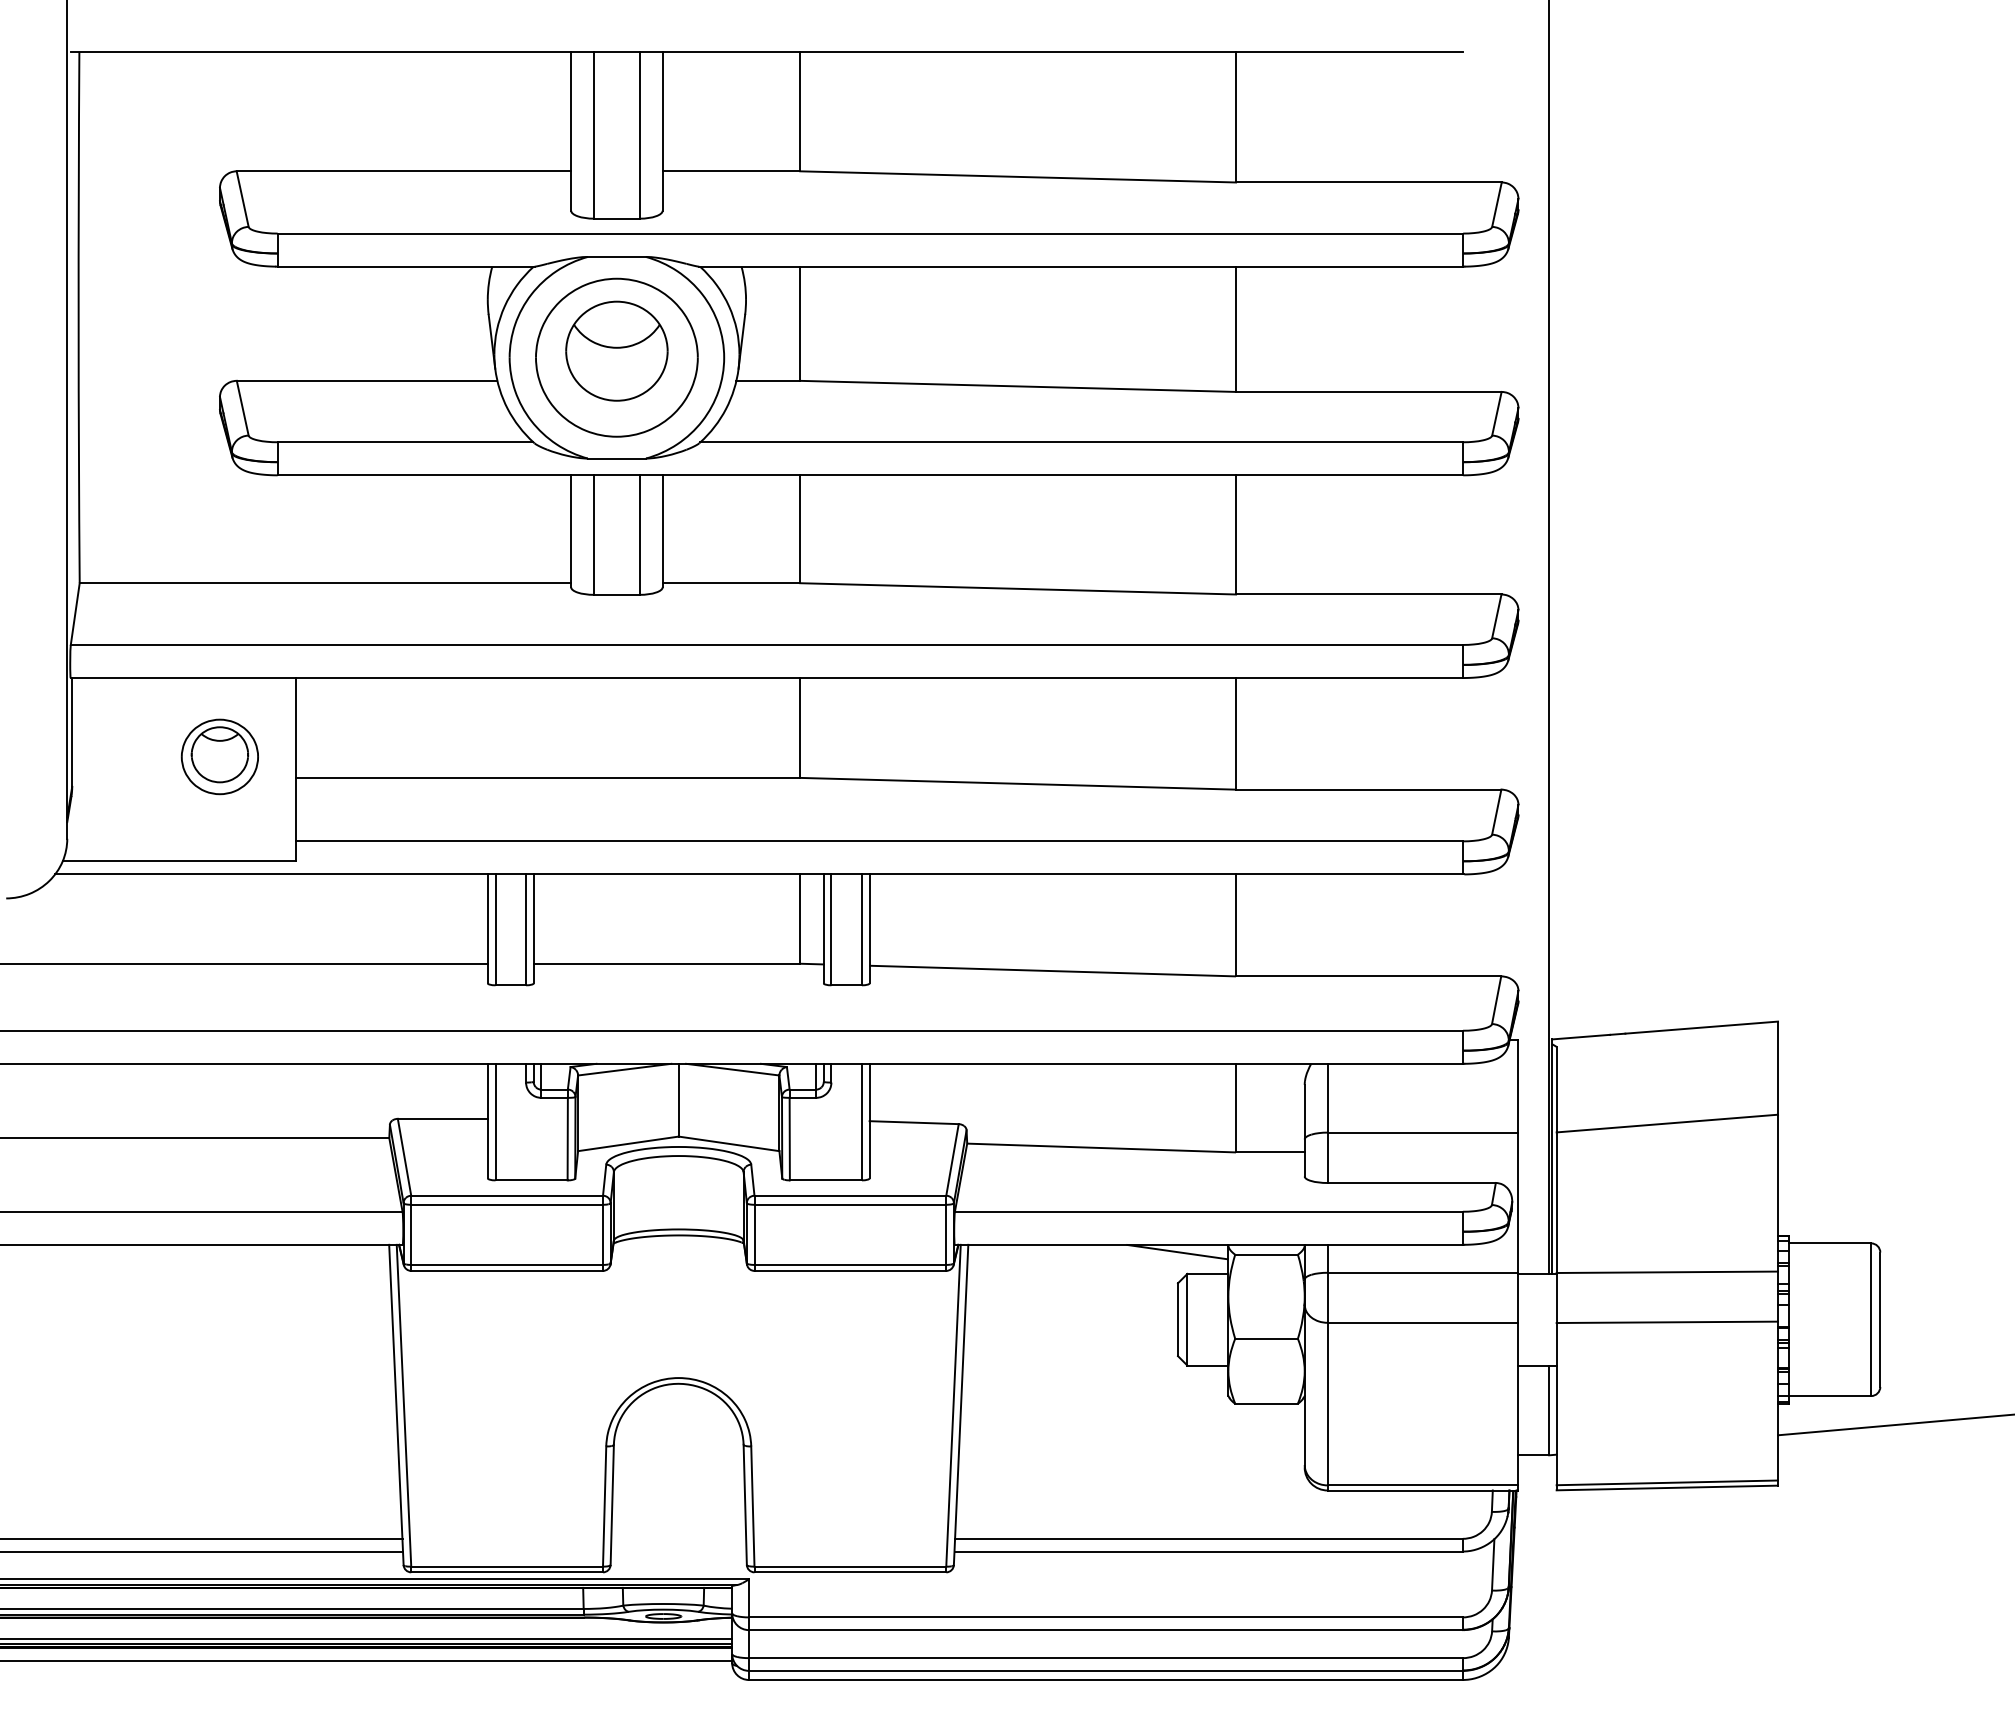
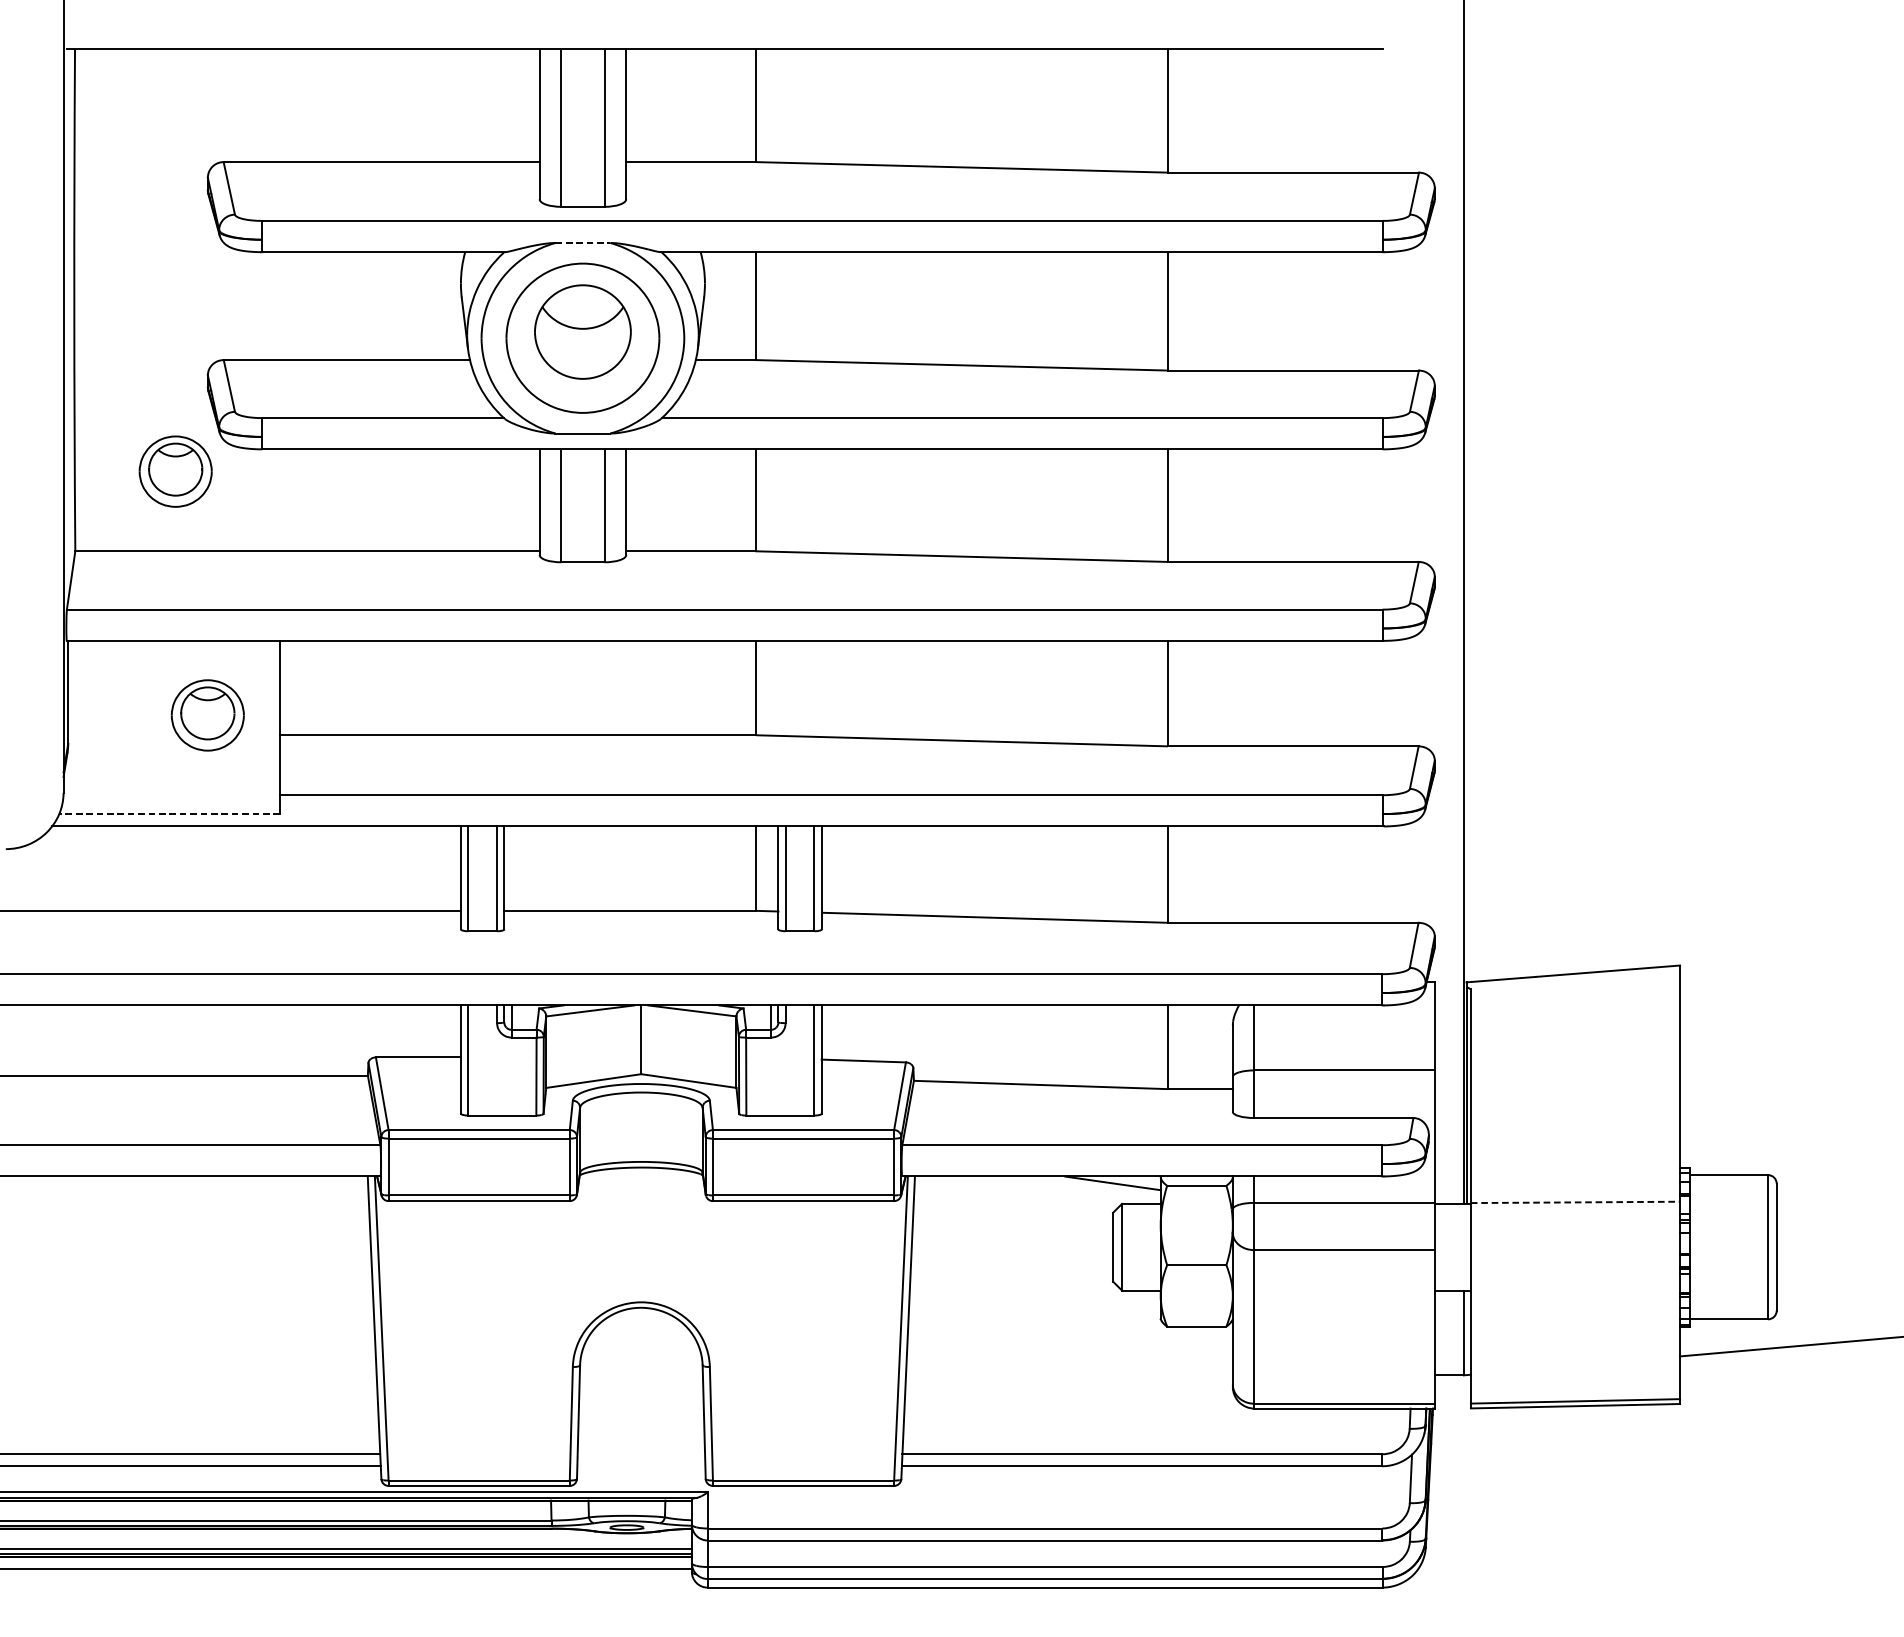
line: (617, 256) -> (583, 242), solid -> dashed
part: (185, 498) -> (175, 471), added
line: (179, 861) -> (169, 814), solid -> dashed
line: (1667, 1123) -> (1575, 1061), removed
line: (1667, 1272) -> (1575, 1202), solid -> dashed
line: (1667, 1322) -> (1575, 1249), removed

